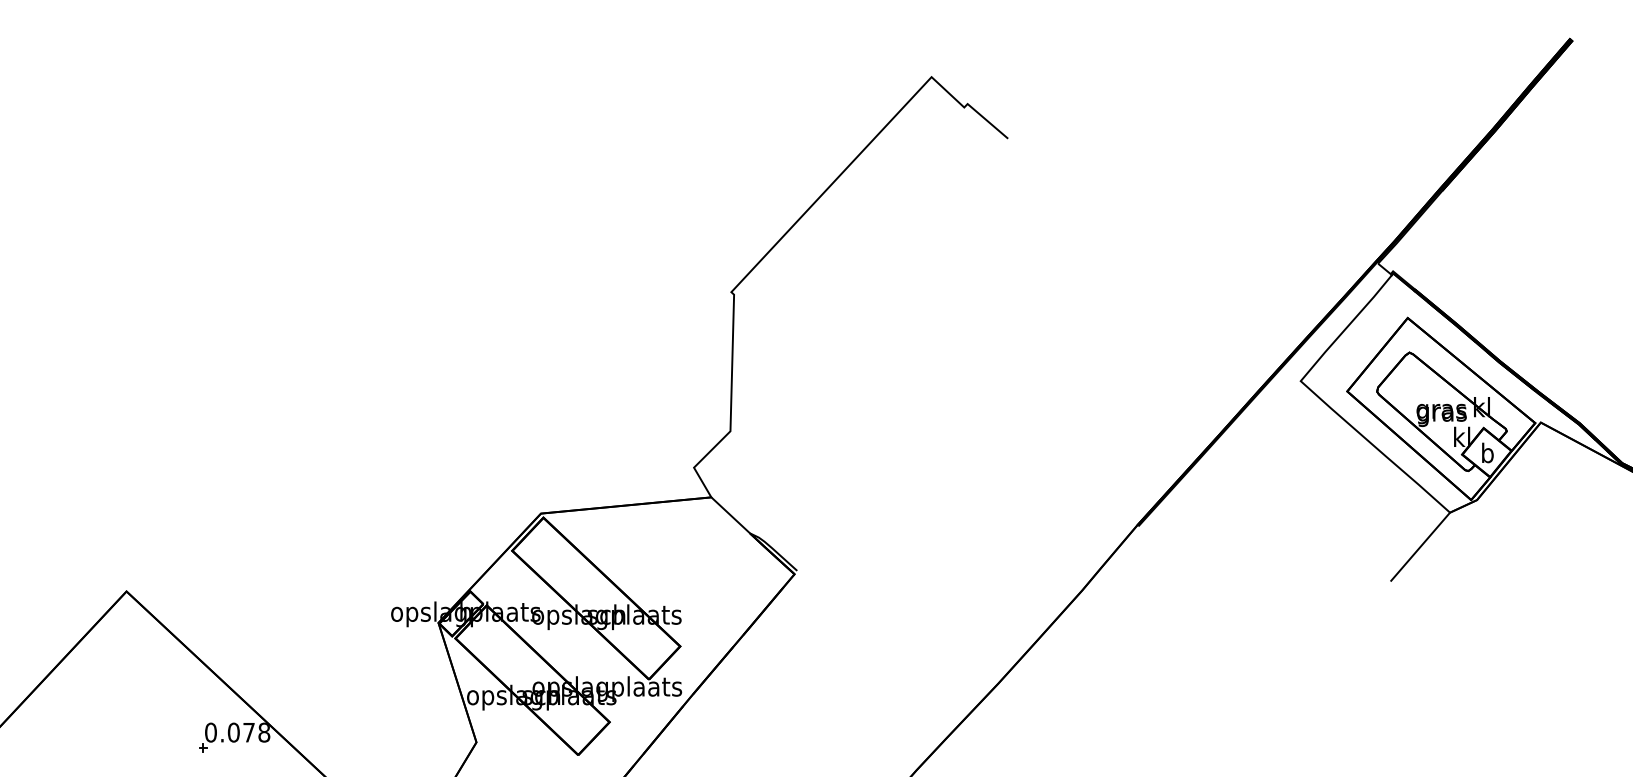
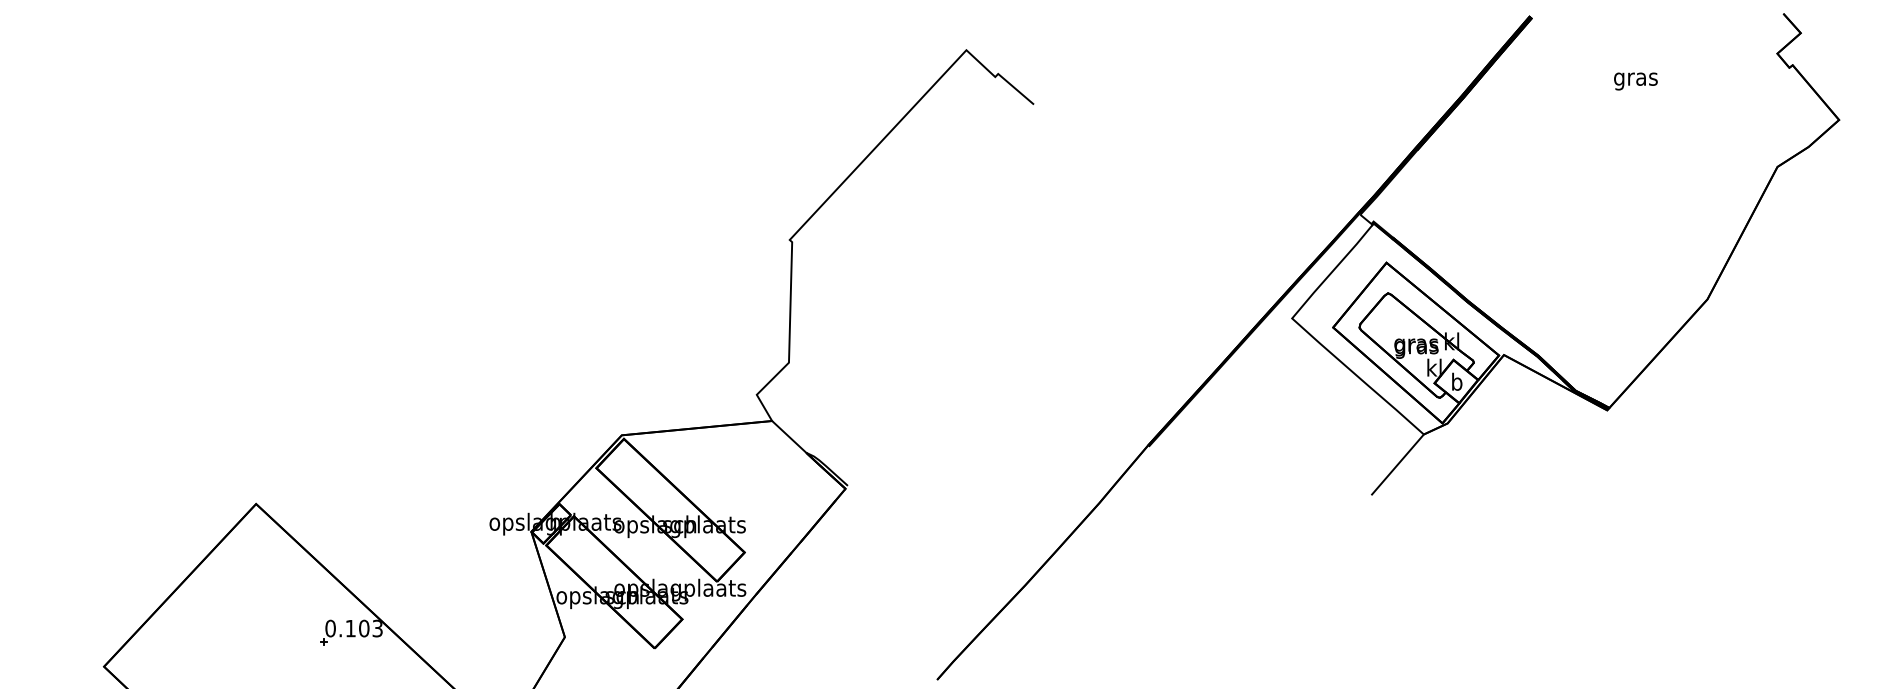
text: (248, 732) -> (363, 628), 0.078 -> 0.103

